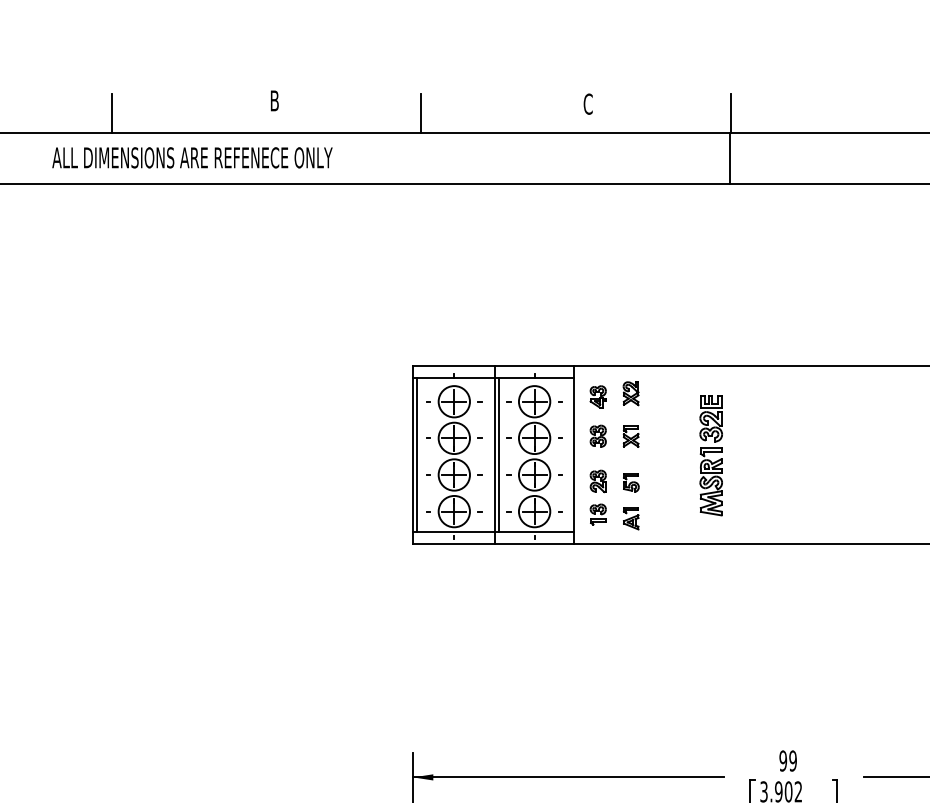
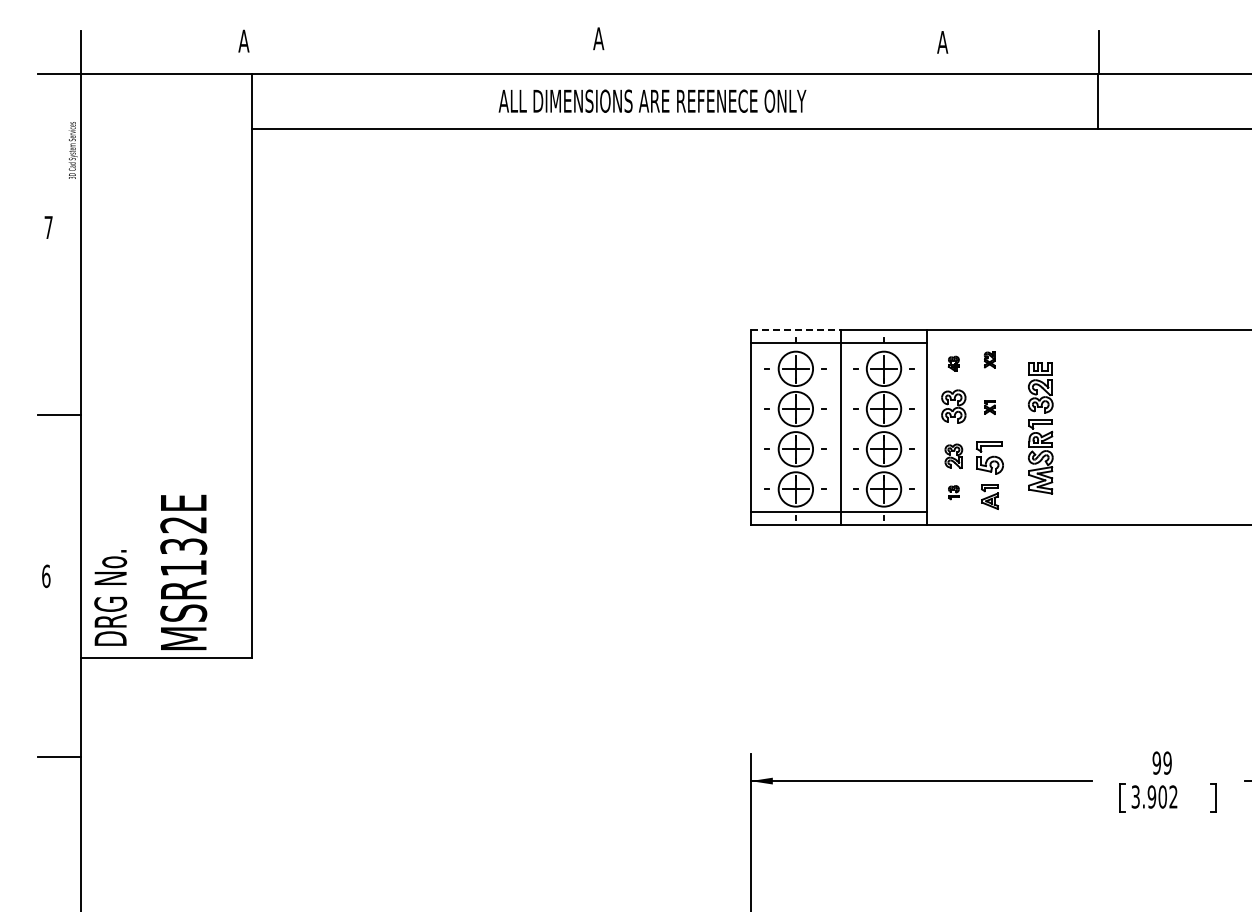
text: (274, 100) -> (598, 38), B -> A
text: (587, 104) -> (942, 42), C -> A
line: (112, 112) -> (420, 51), removed
line: (421, 112) -> (759, 51), removed
text: (192, 157) -> (652, 100), moved
line: (454, 366) -> (796, 330), solid -> dashed
part: (630, 393) -> (989, 359), size x0.6
part: (597, 396) -> (953, 363), size x0.6
part: (597, 436) -> (953, 406), size x1.4
part: (630, 436) -> (989, 407), size x0.6
line: (417, 455) -> (755, 427), removed
line: (499, 455) -> (845, 427), removed
part: (710, 456) -> (1040, 428), moved
part: (631, 482) -> (990, 457), size x1.6
part: (597, 514) -> (953, 492), size x0.6

